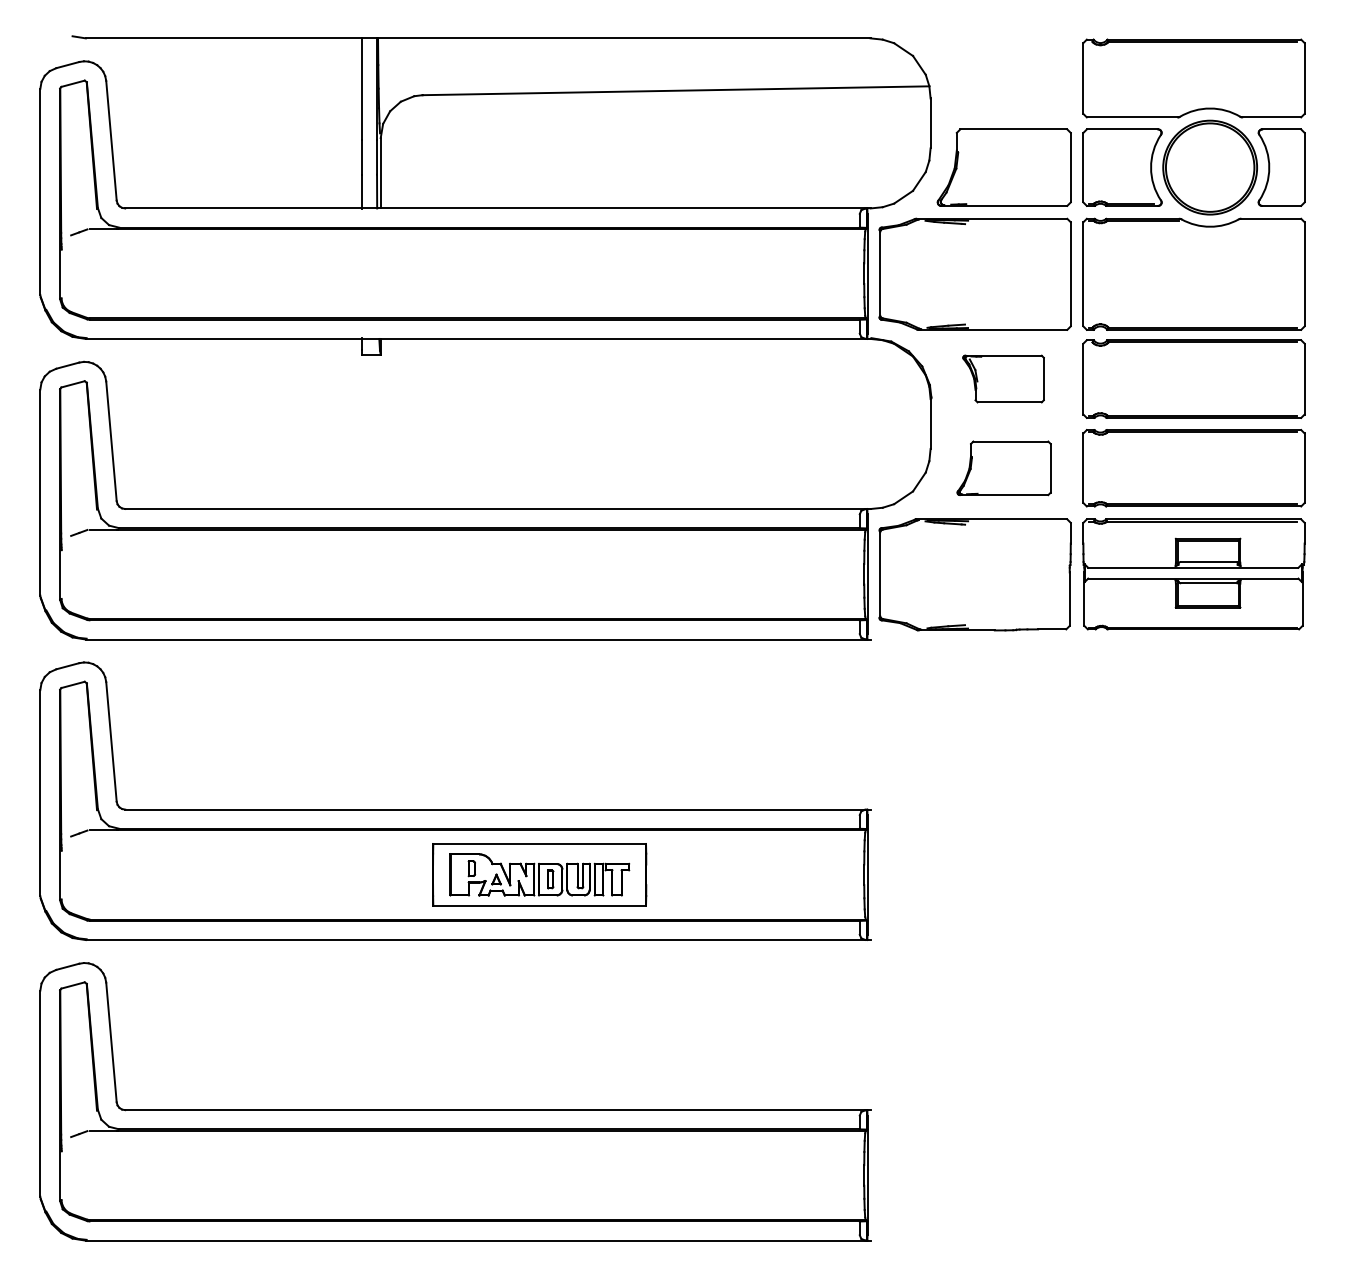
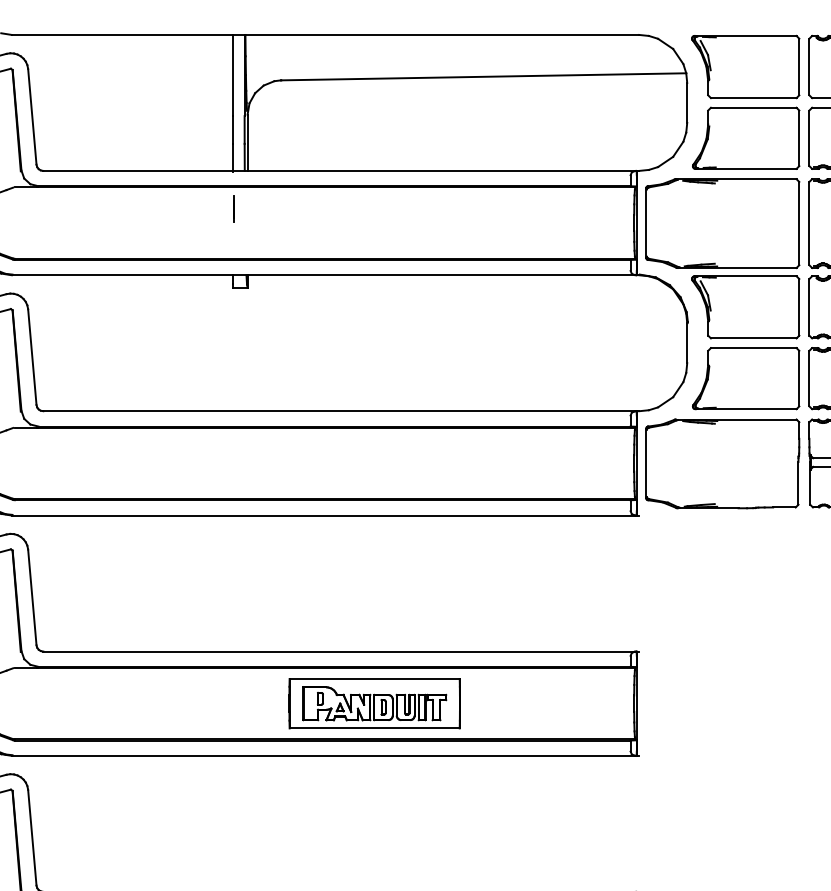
part: (1003, 78) -> (745, 67), added
line: (363, 256) -> (233, 209), added
part: (1003, 378) -> (745, 306), size x1.67
part: (1003, 468) -> (745, 378), size x1.43

